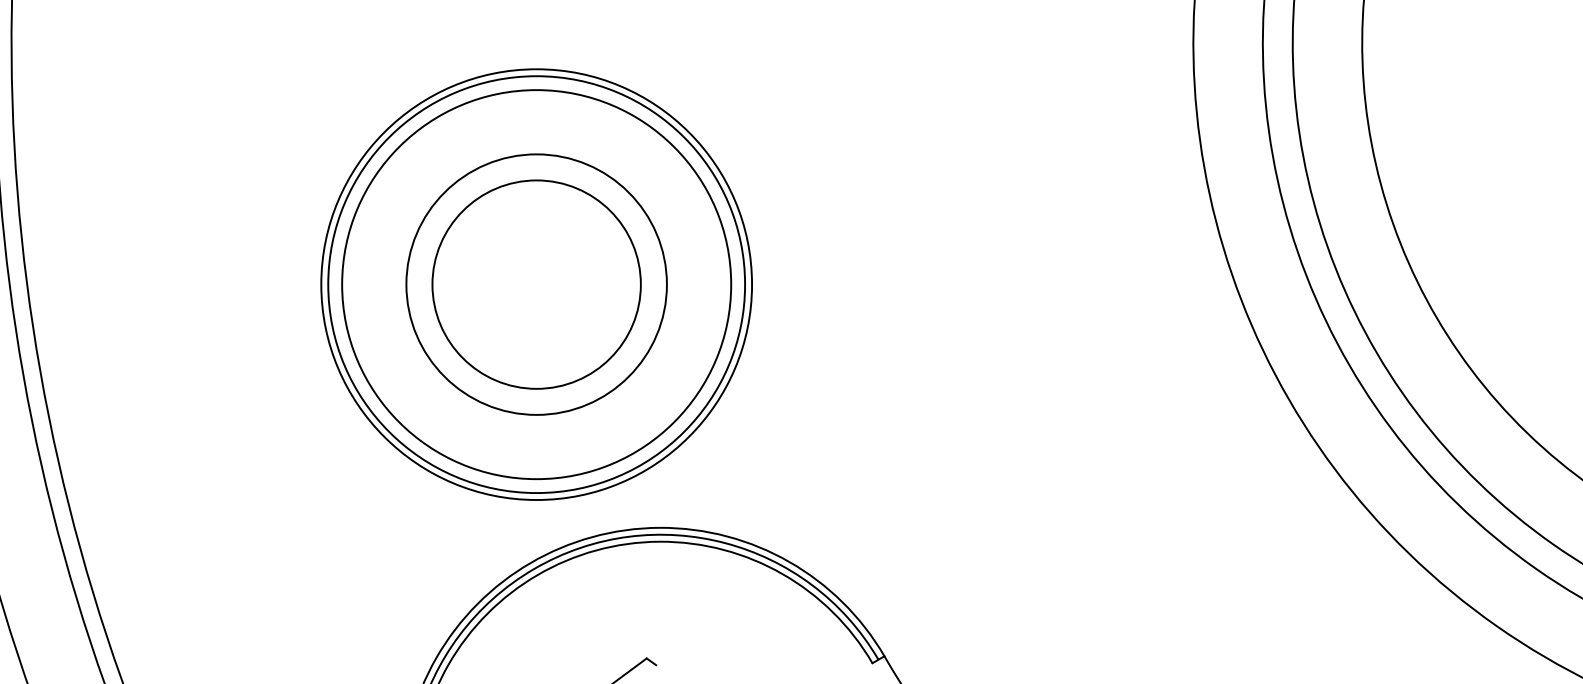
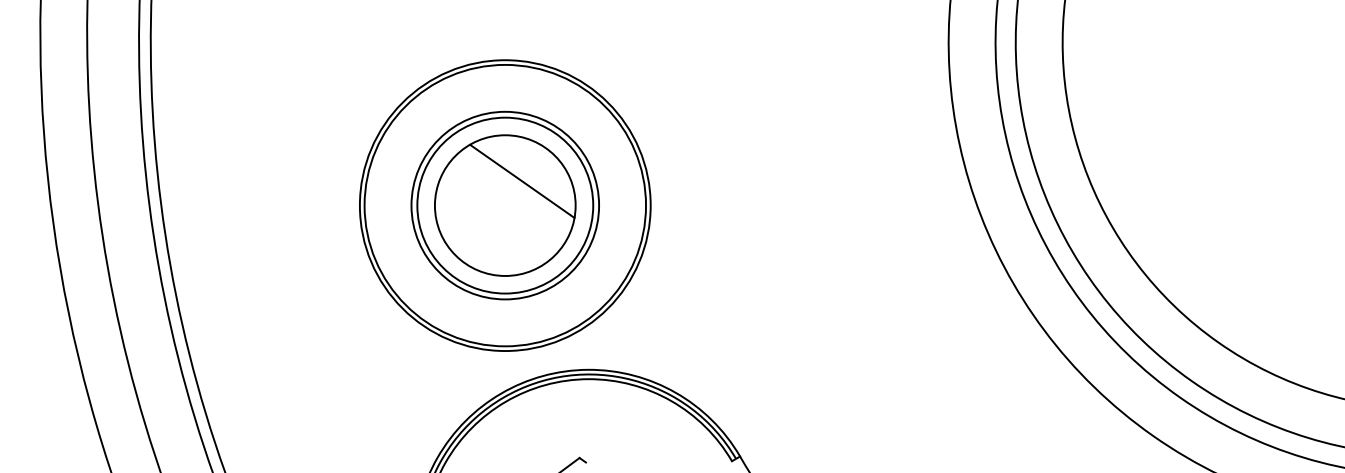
line: (562, 247) -> (522, 180), added
circle: (536, 284) -> (505, 205), size x0.71

